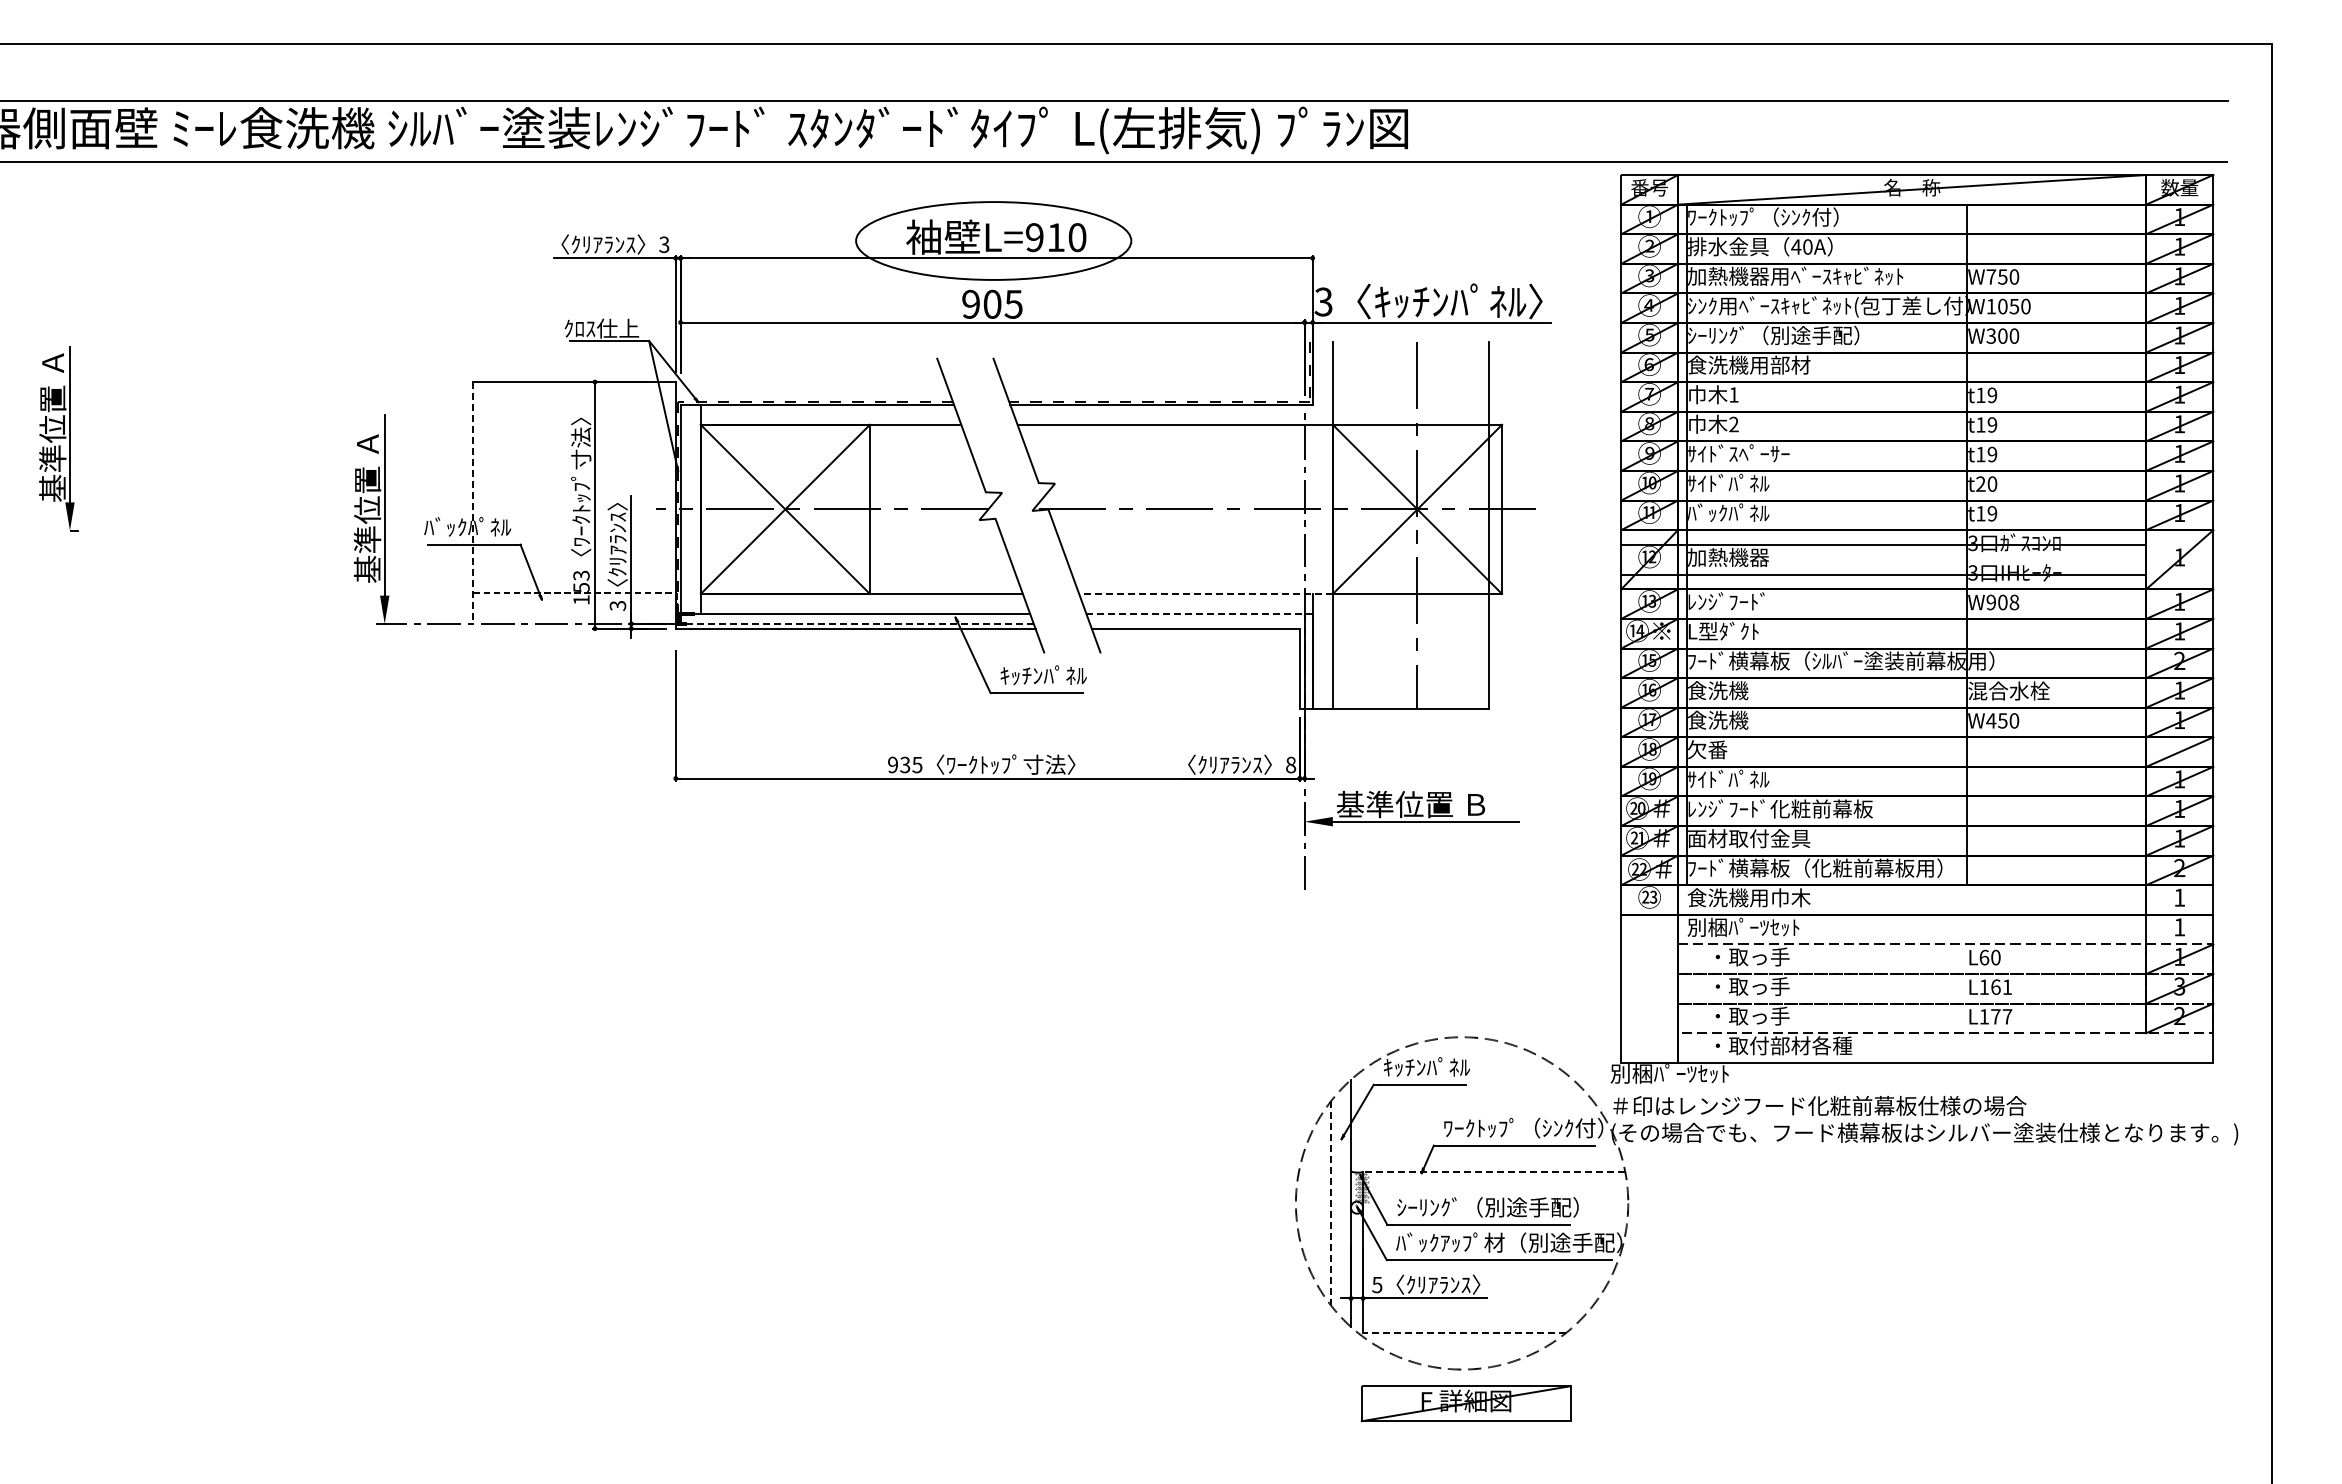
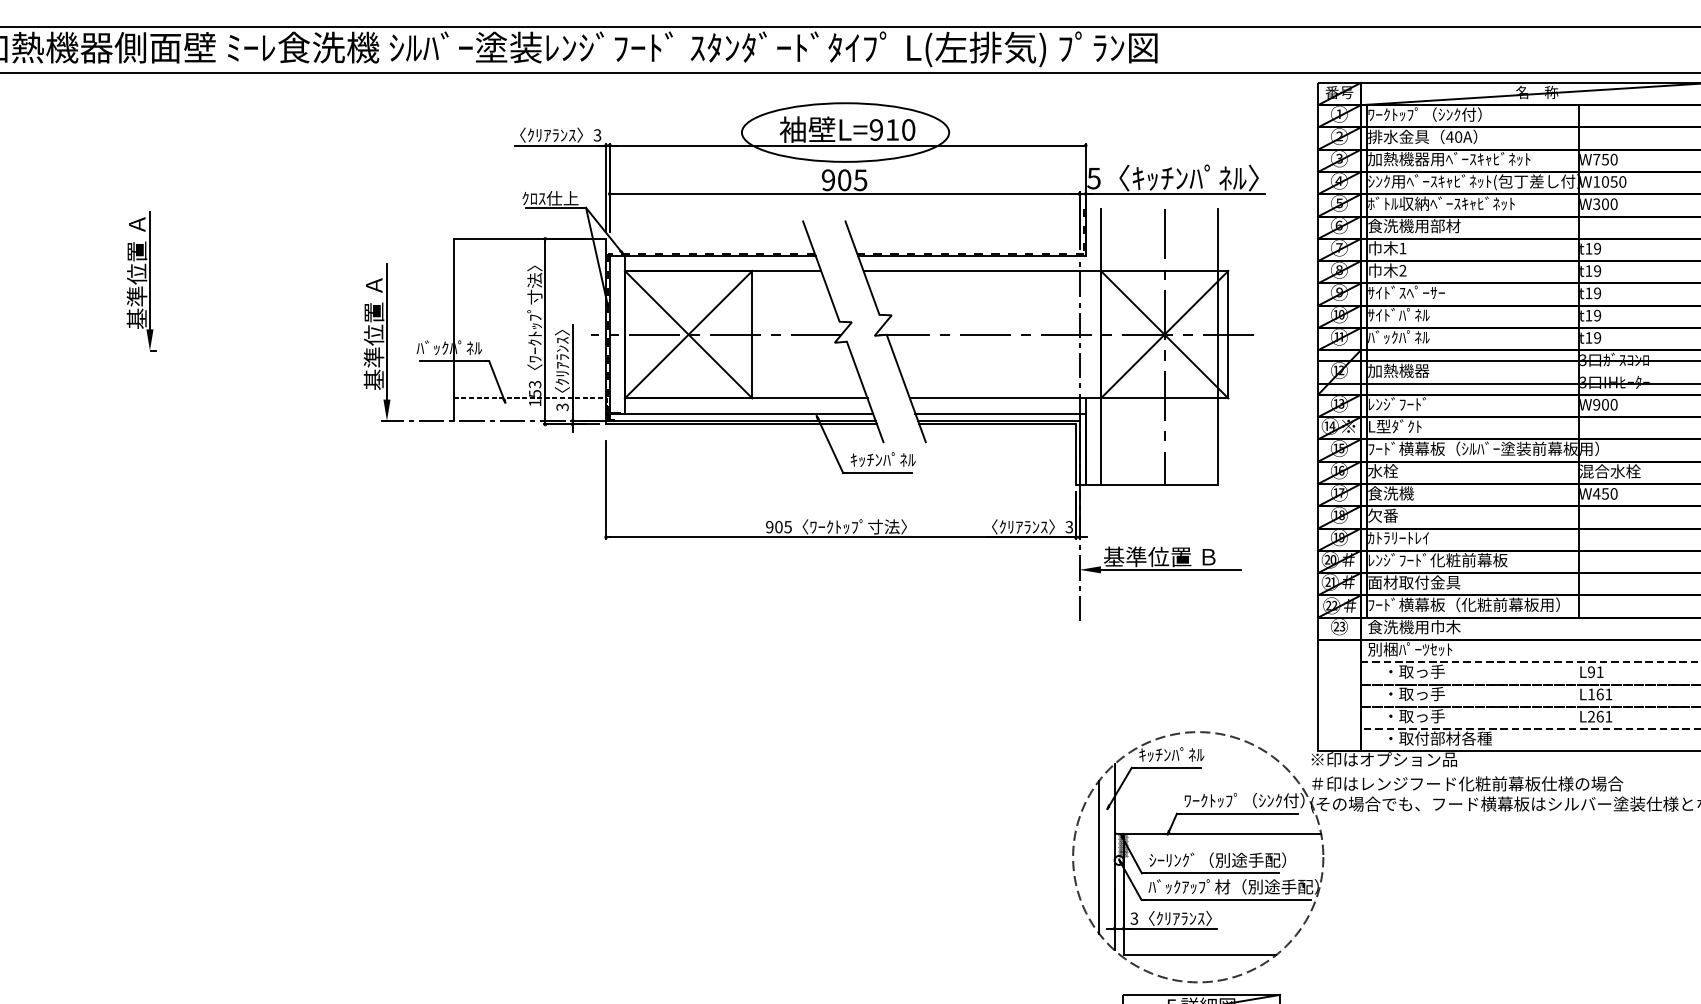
text: (1323, 301) -> (1093, 178), 3 -> 5
text: (1785, 335) -> (1441, 203), ｼｰﾘﾝｸﾞ（別途手配） -> ﾎﾞﾄﾙ収納ﾍﾞｰｽｷｬﾋﾞﾈｯﾄ
text: (1986, 483) -> (1593, 315), t20 -> t19
line: (473, 502) -> (453, 329), dashed -> solid
line: (1206, 594) -> (1005, 398), dashed -> solid
text: (2014, 602) -> (1614, 404), W908 -> W900
line: (1199, 614) -> (1000, 413), dashed -> solid
line: (857, 623) -> (742, 420), dashed -> solid
line: (1197, 623) -> (998, 420), added
text: (1718, 690) -> (1391, 471), 食洗機 -> 水栓
text: (905, 764) -> (779, 526), 935 -> 905
text: (1290, 764) -> (1069, 526), 8 -> 3
text: (1728, 778) -> (1398, 537), ｻｲﾄﾞﾊﾟﾈﾙ -> ｶﾄﾗﾘｰﾄﾚｲ
text: (1989, 957) -> (1595, 672), L60 -> L91
text: (1995, 1016) -> (1599, 716), L177 -> L261
text: (1707, 1073) -> (1383, 759), 別梱ﾊﾟｰﾂｾｯﾄ -> ※印はオプション品
line: (1493, 1172) -> (1221, 833), dashed -> solid
line: (1330, 1203) -> (1099, 857), dashed -> solid
text: (1377, 1284) -> (1134, 918), 5 -> 3
line: (1463, 1333) -> (1199, 955), dashed -> solid

